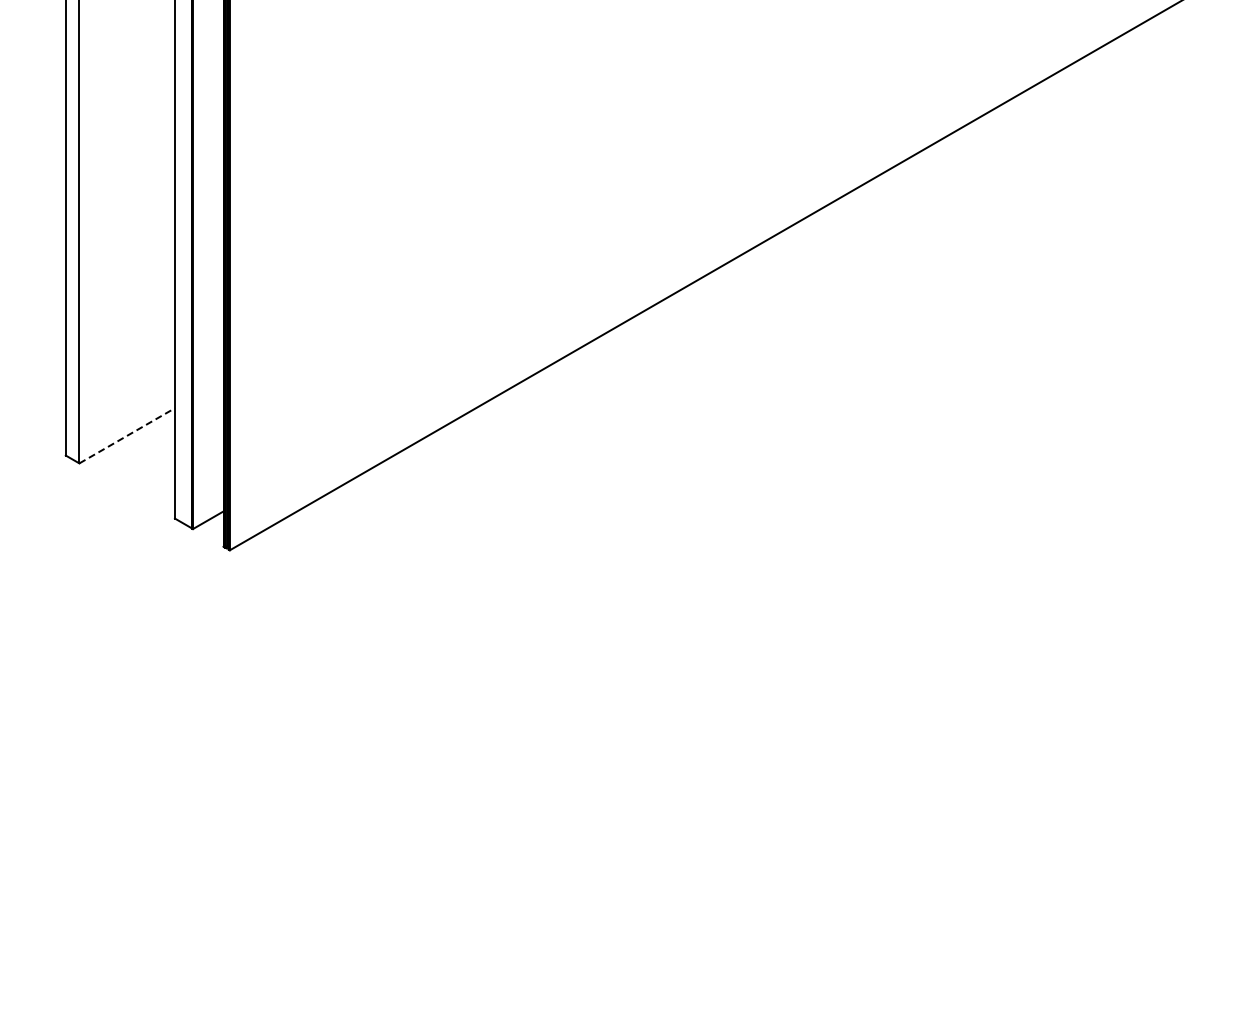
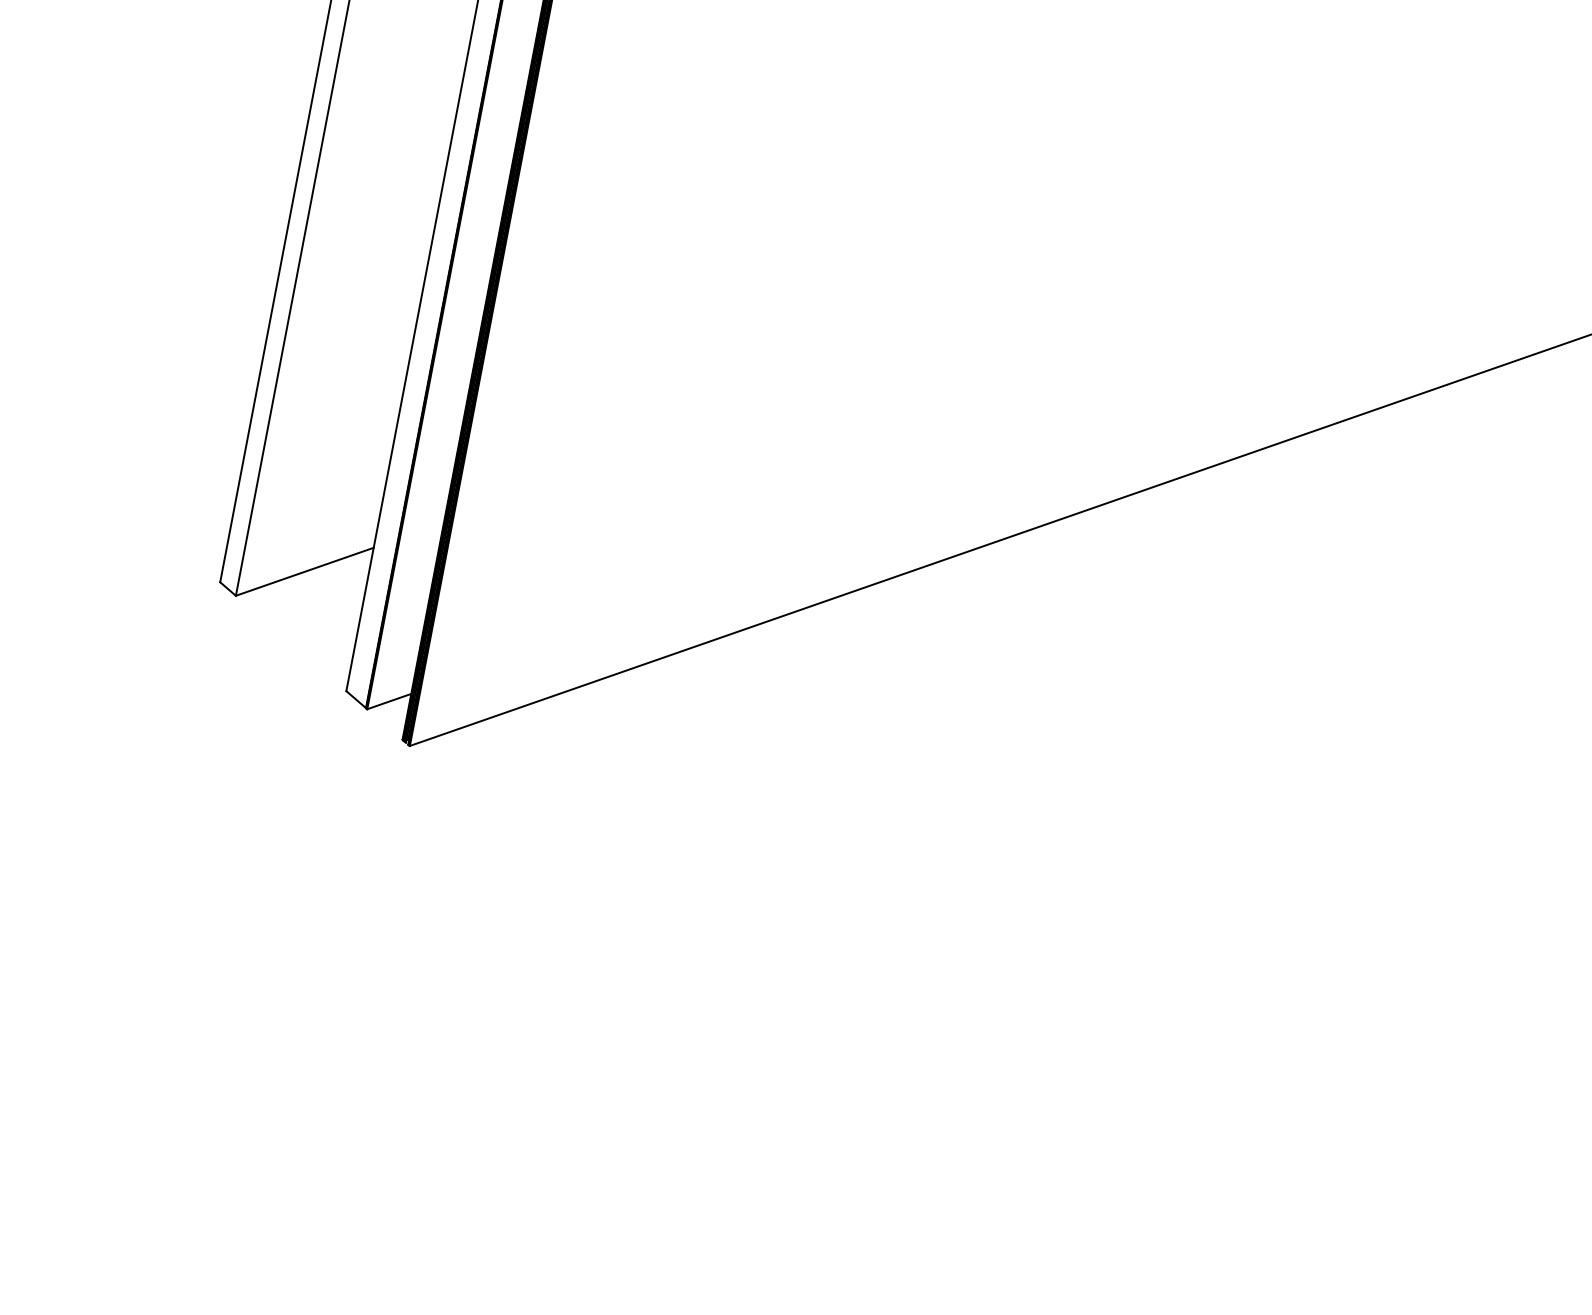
line: (127, 435) -> (305, 571), dashed -> solid

